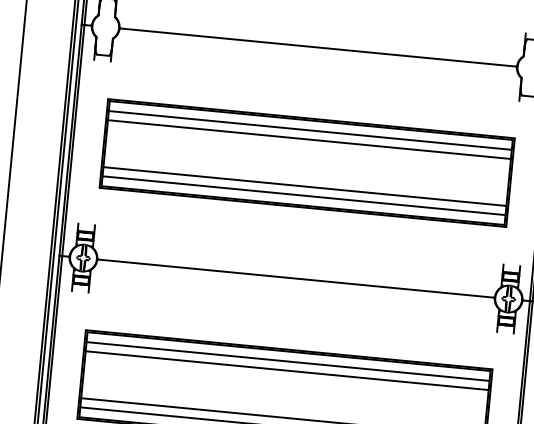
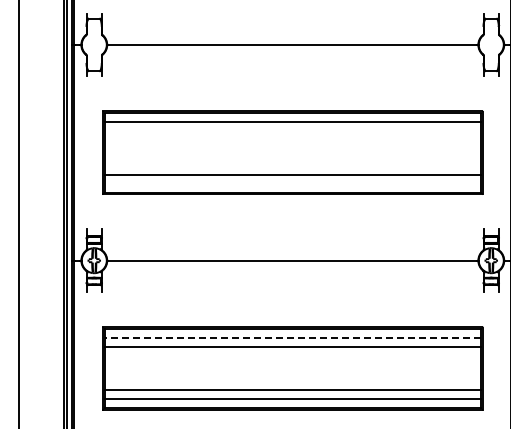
line: (309, 139) -> (292, 130), removed
line: (303, 195) -> (292, 183), removed
line: (287, 361) -> (292, 338), solid -> dashed

